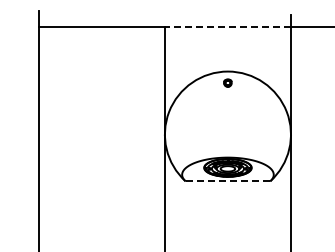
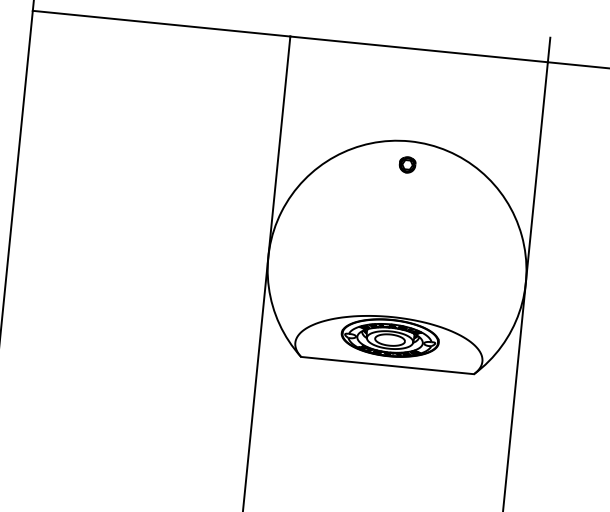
line: (227, 26) -> (418, 49), dashed -> solid
line: (228, 181) -> (388, 365), dashed -> solid

